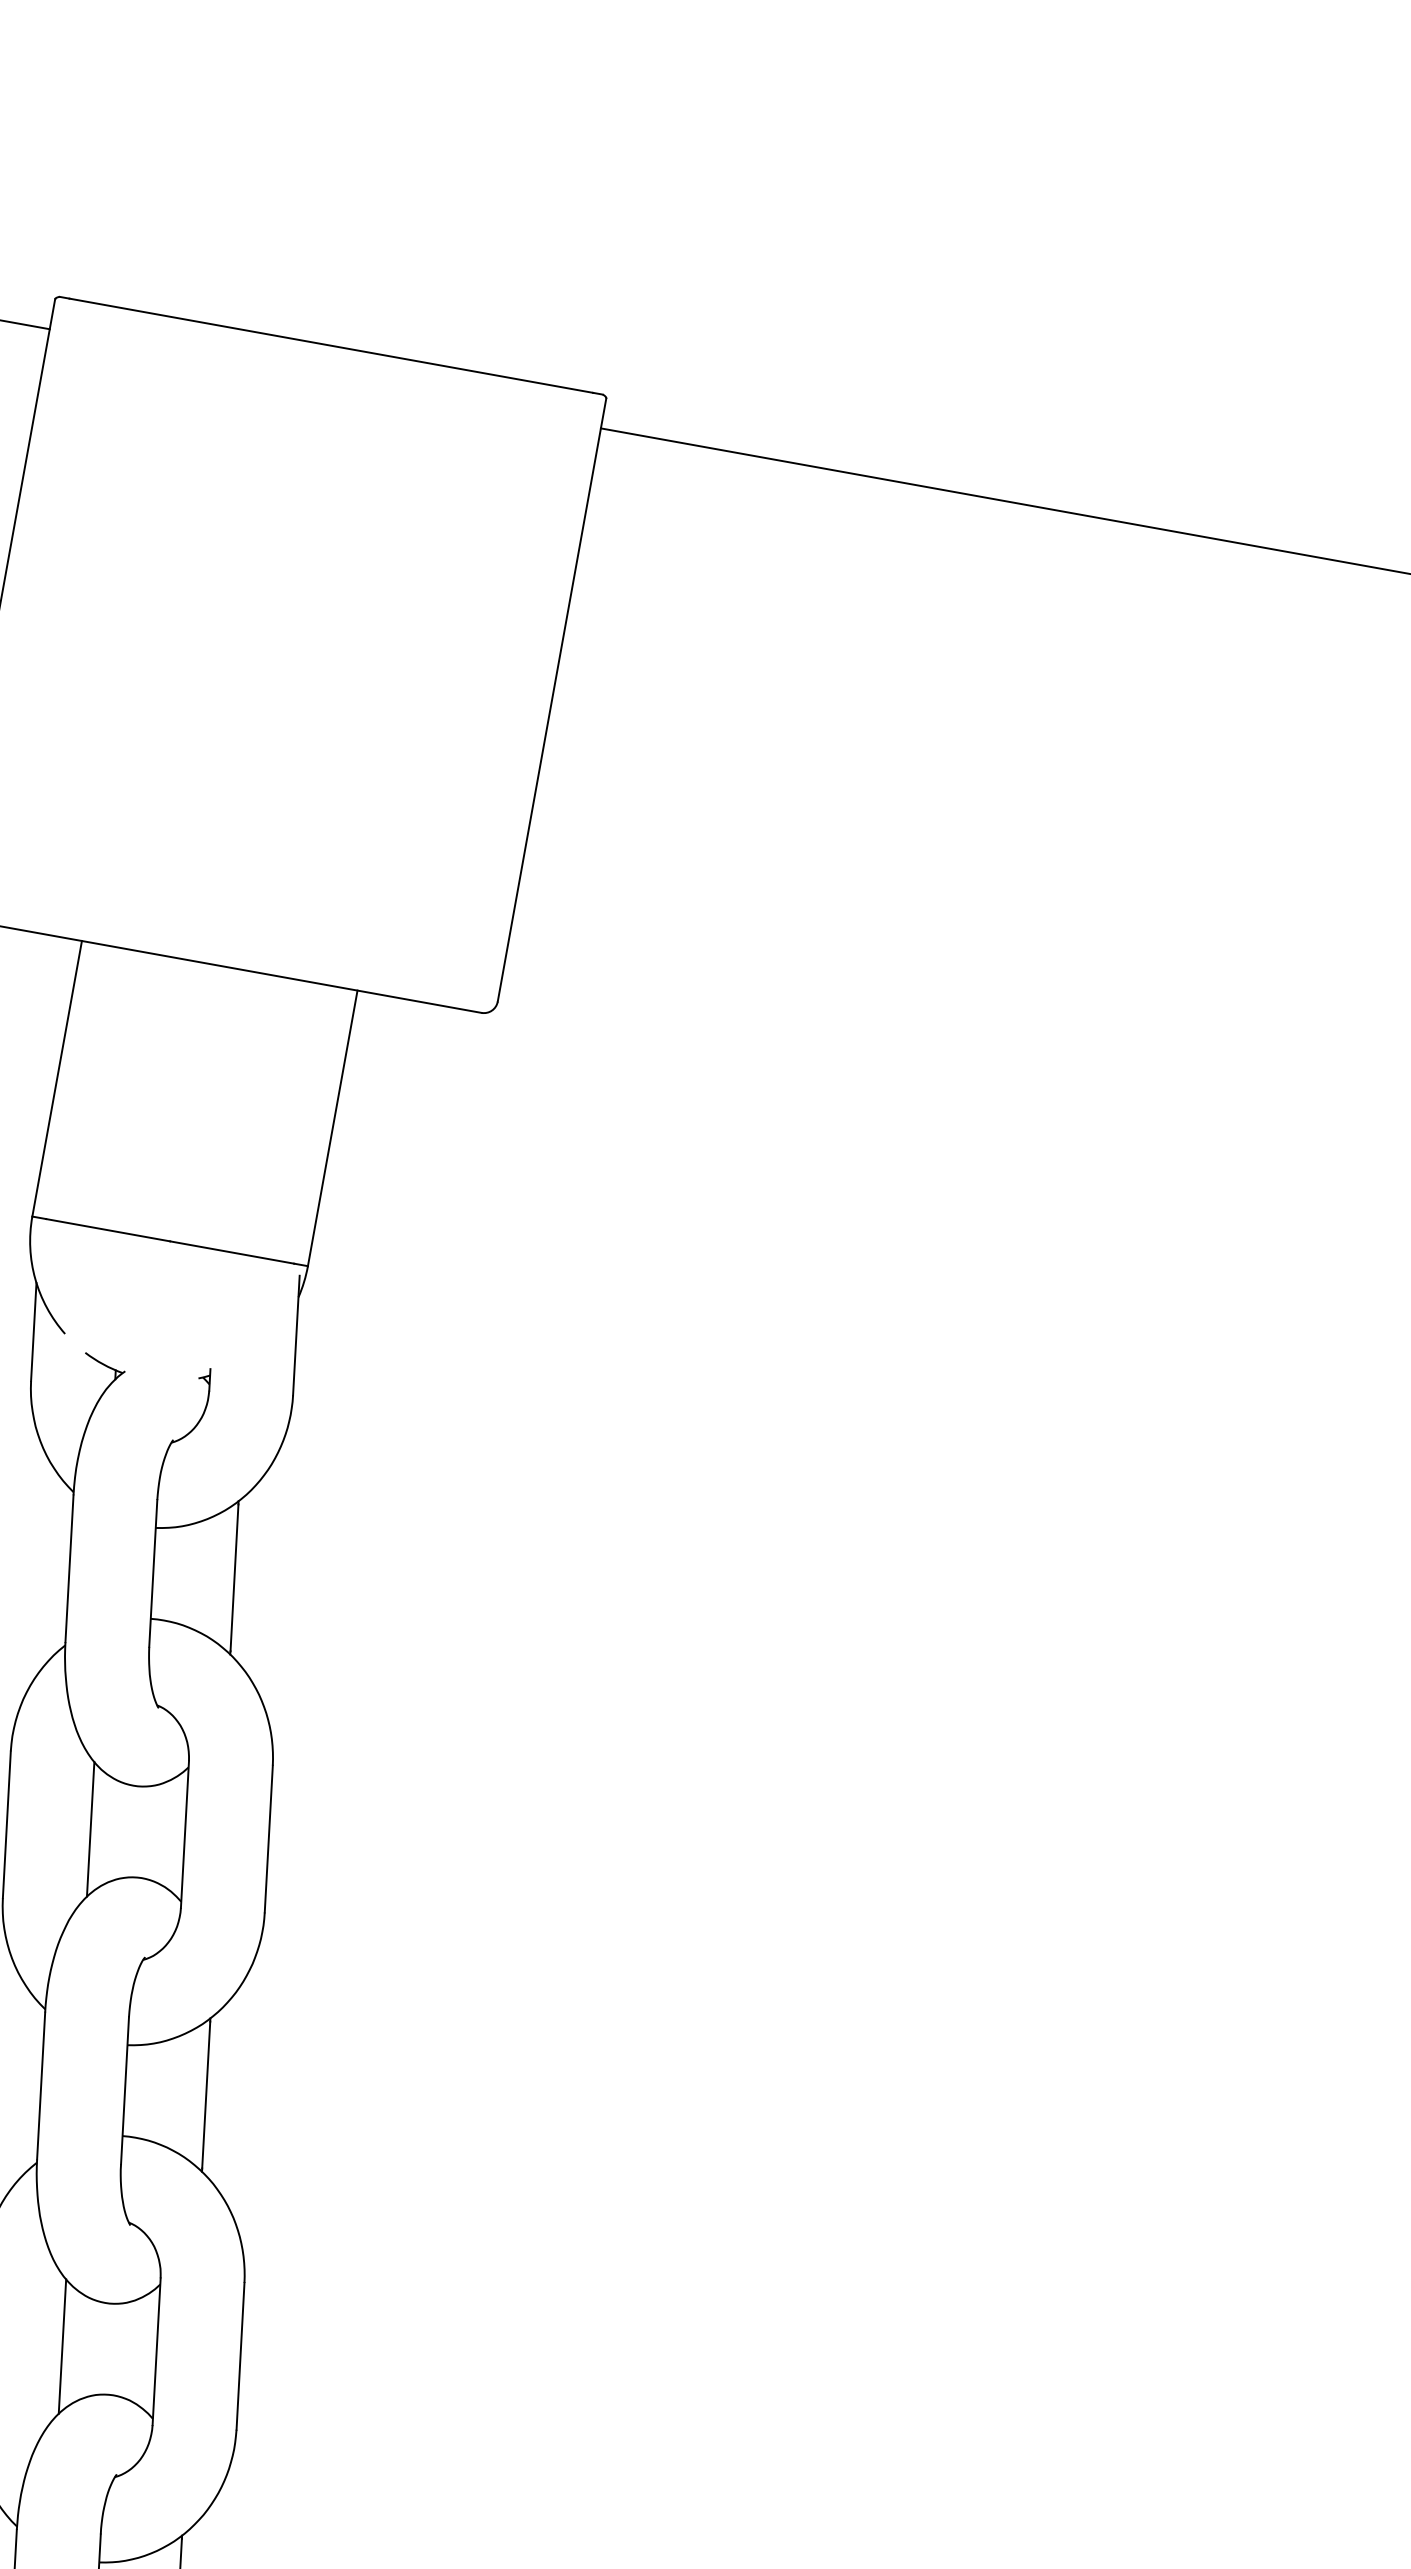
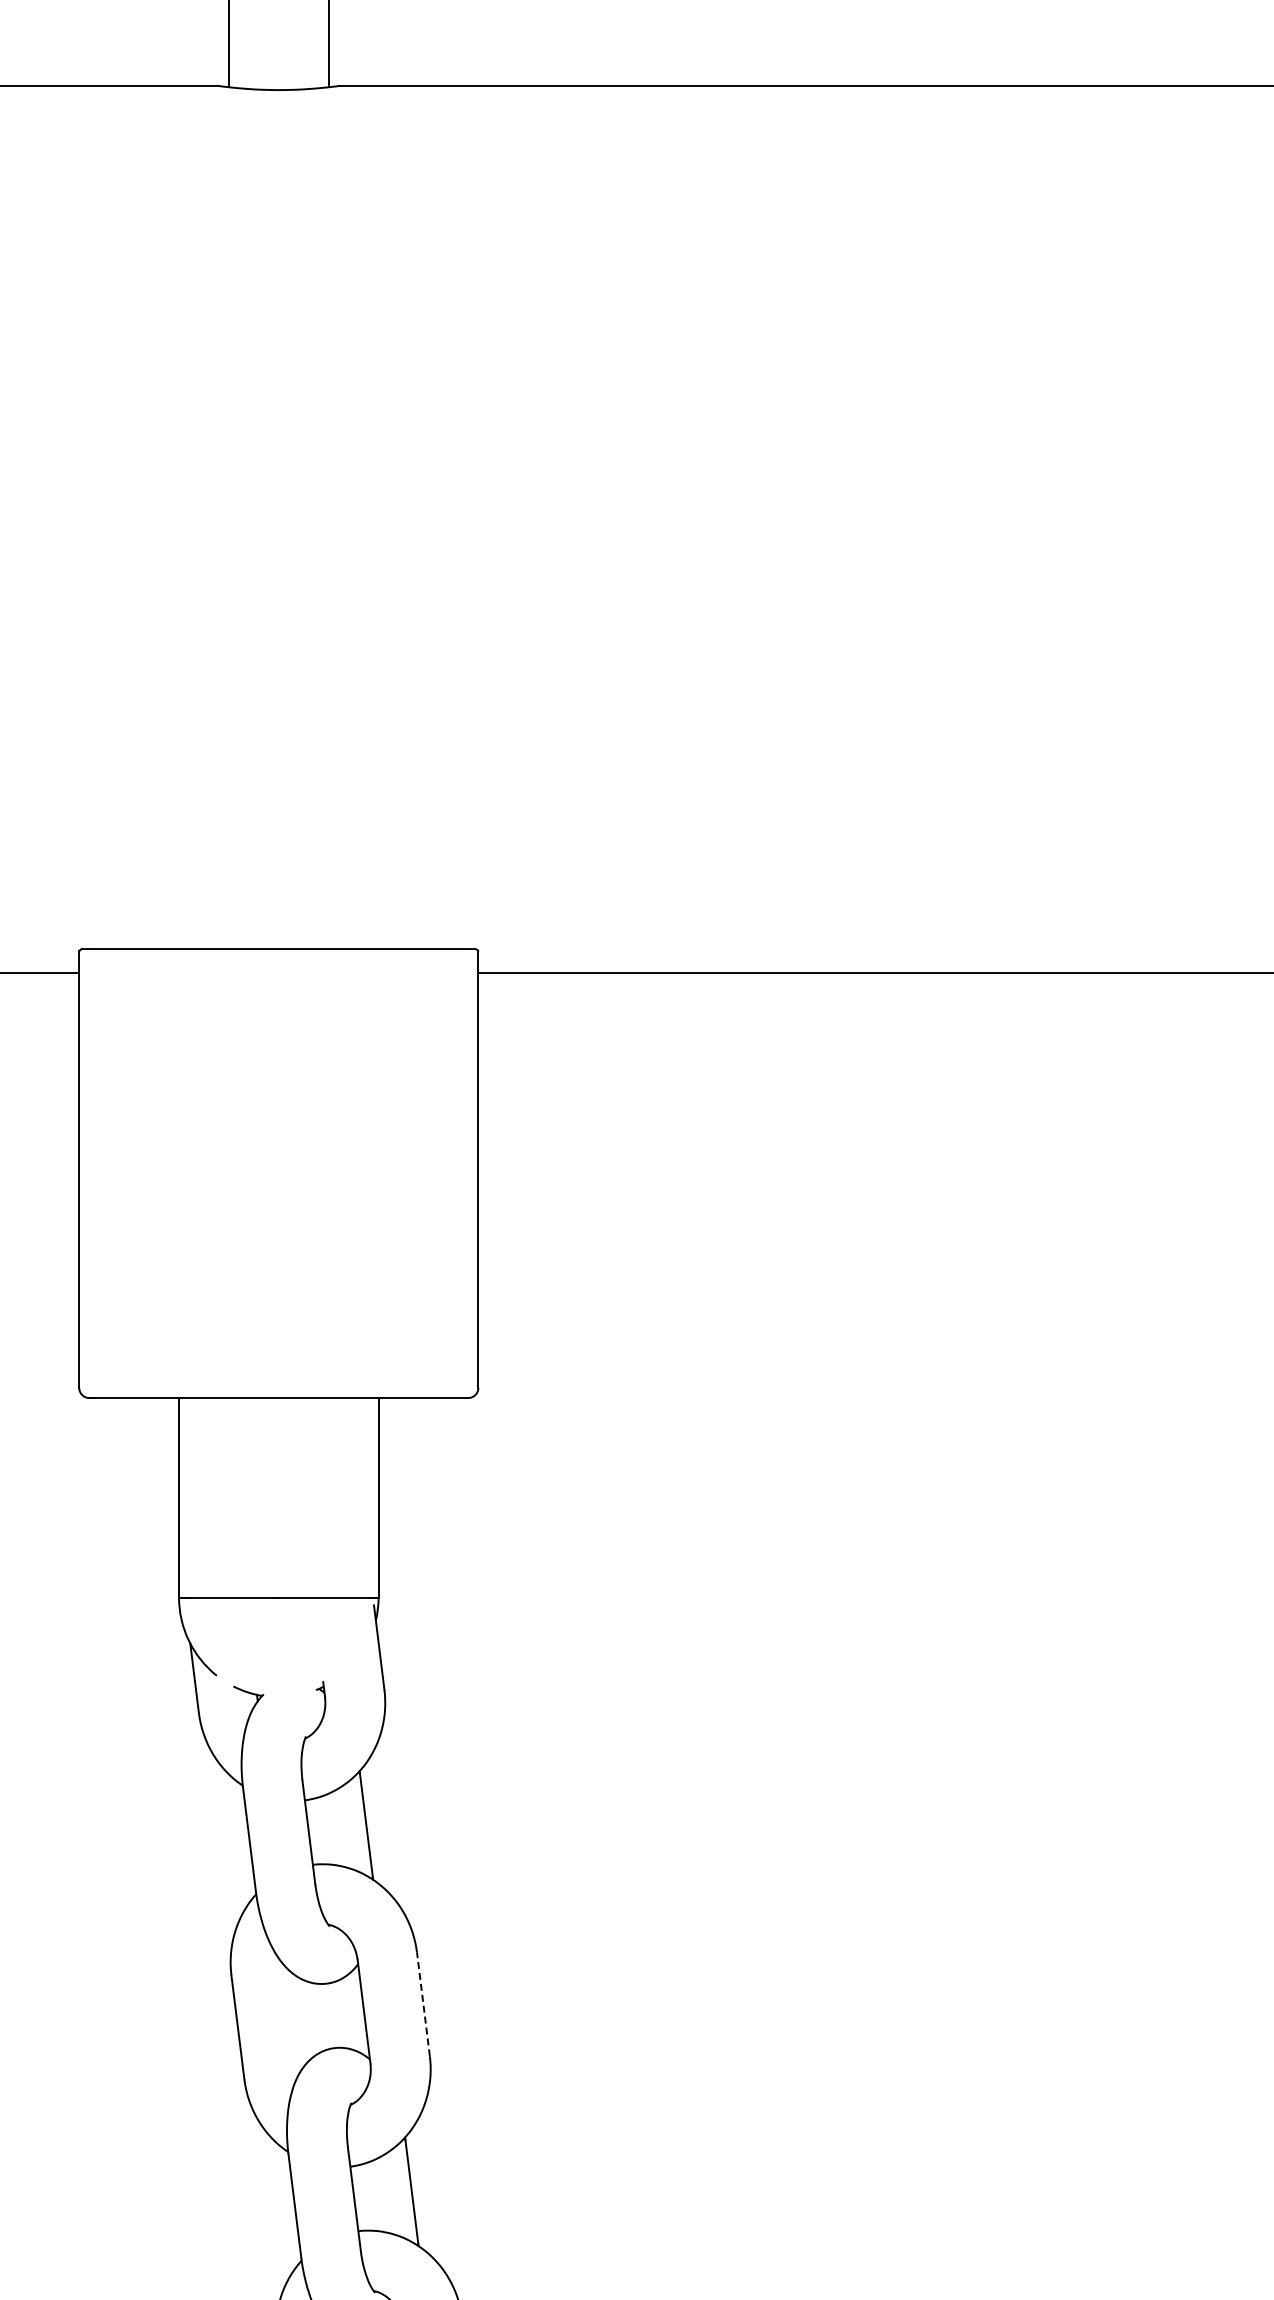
line: (91, 1828) -> (297, 2019), removed
line: (269, 1837) -> (423, 2003), solid -> dashed

